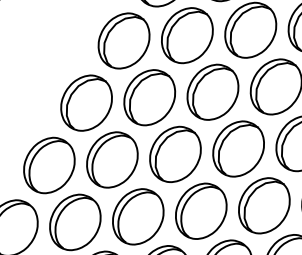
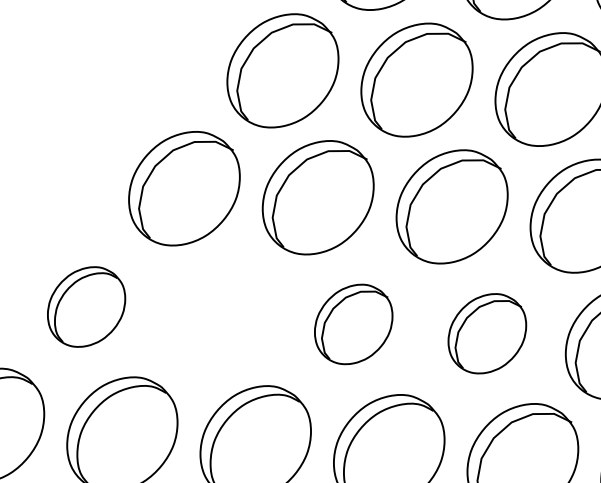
part: (238, 148) -> (487, 332), size x0.7
part: (175, 153) -> (354, 322), size x0.7
part: (112, 159) -> (220, 314), removed
part: (49, 165) -> (86, 307), size x0.7

